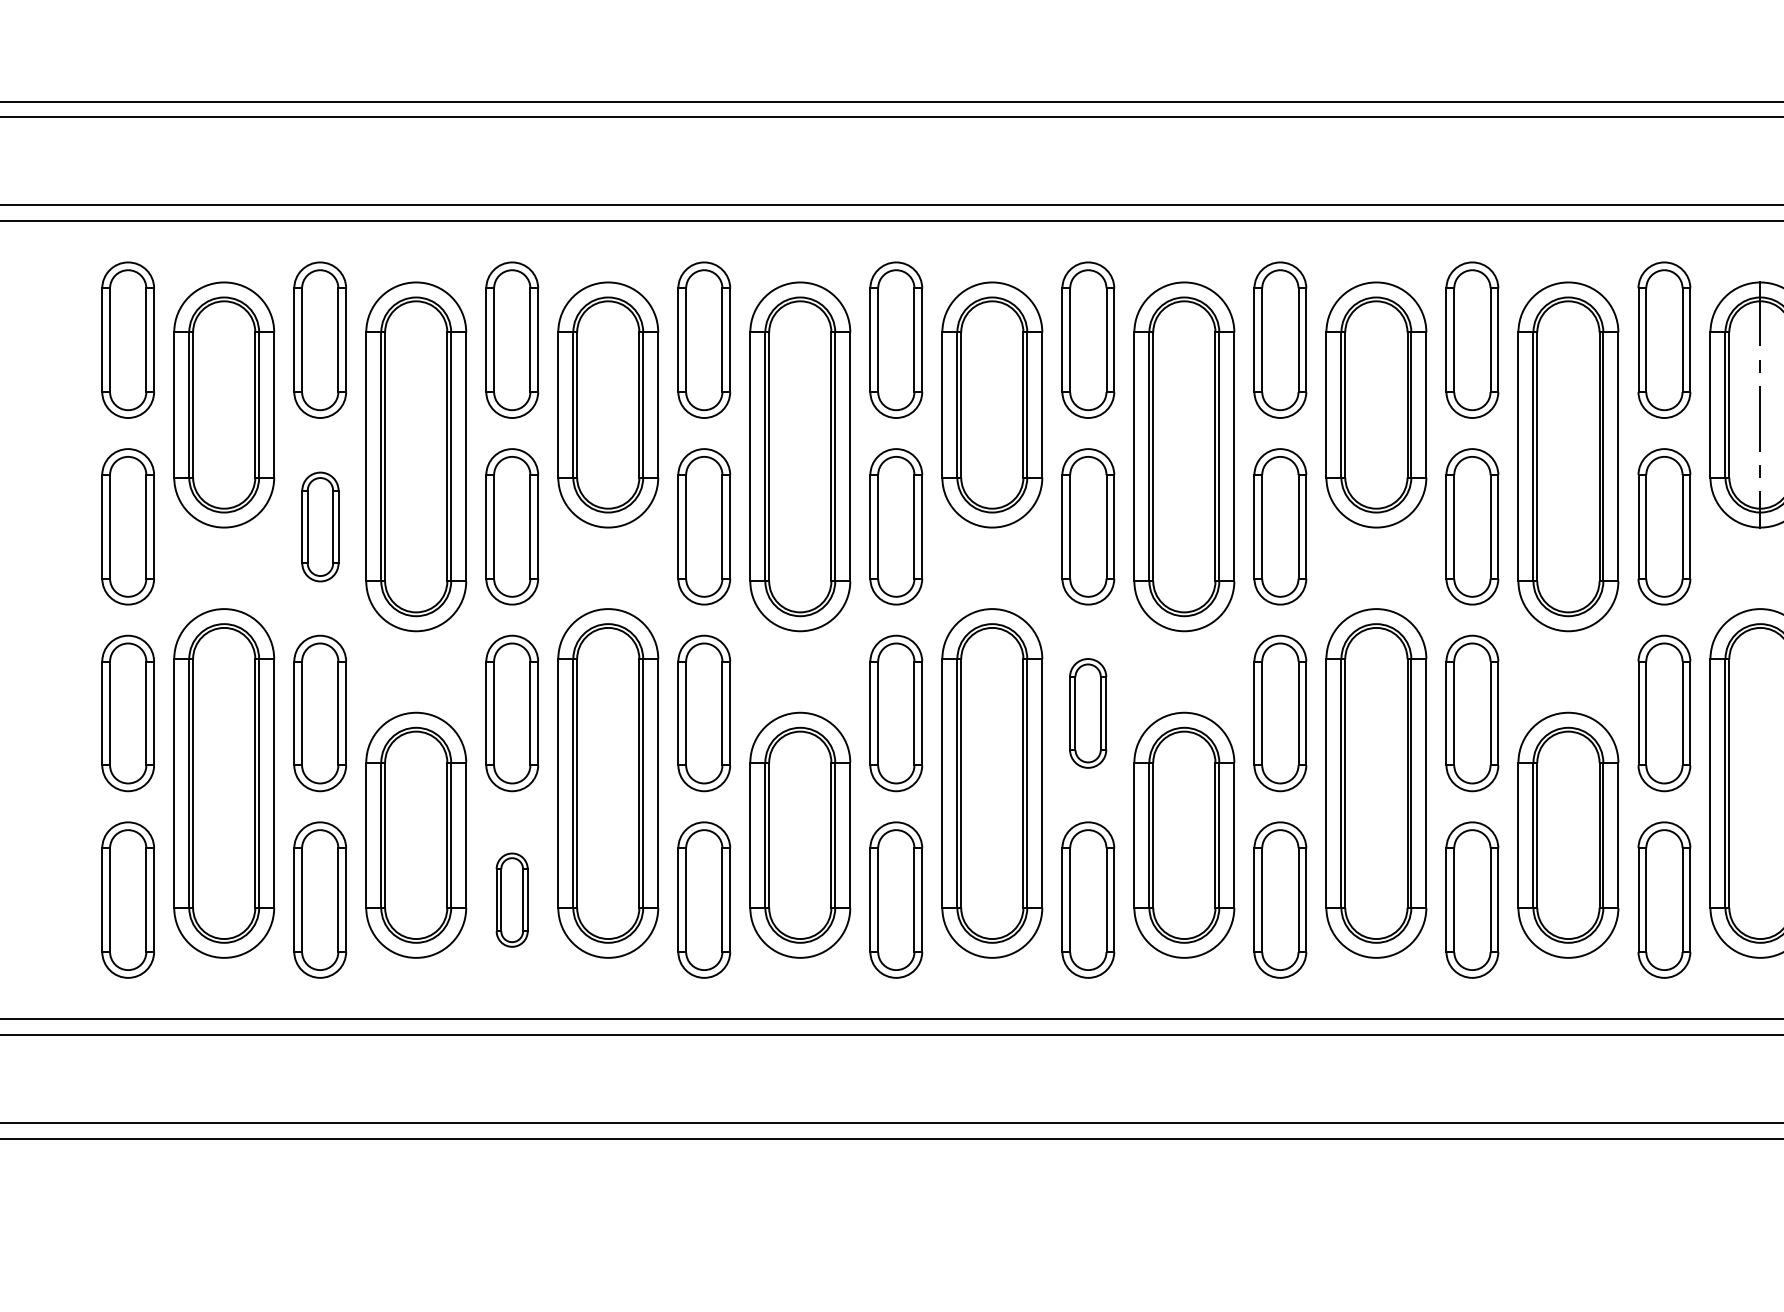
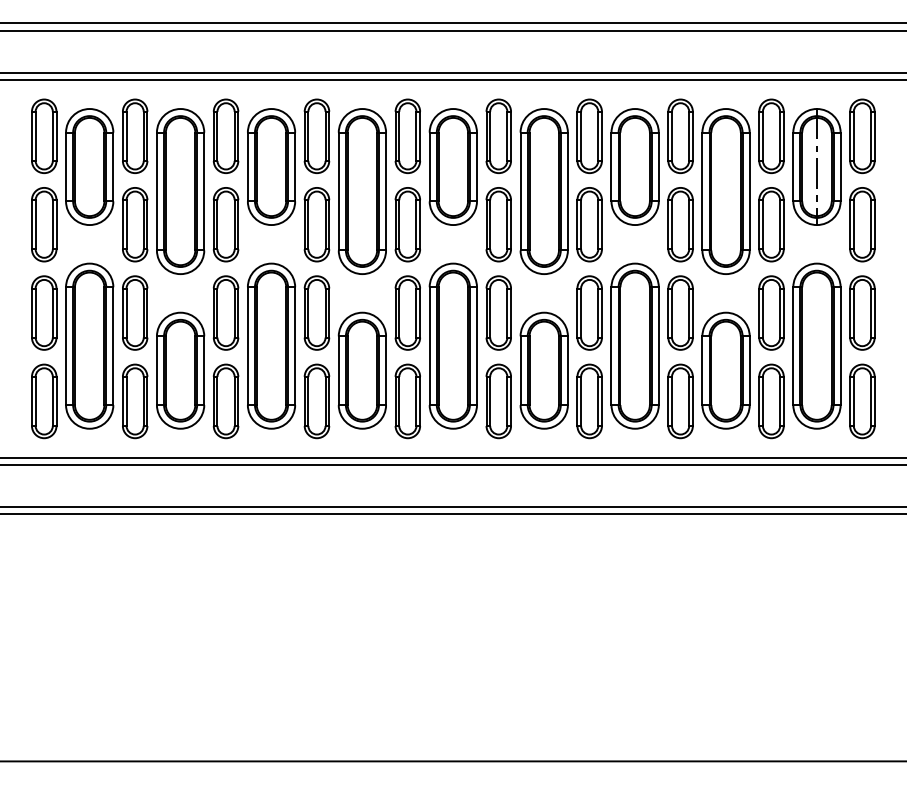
part: (320, 526) -> (135, 224), size x1.43
part: (1087, 712) -> (498, 312), size x1.43
part: (511, 900) -> (225, 401), size x1.67

